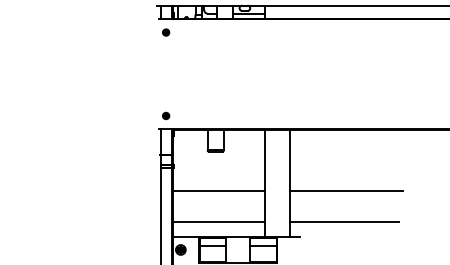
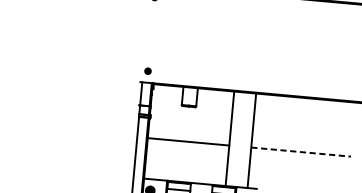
line: (346, 191) -> (301, 152), solid -> dashed
line: (218, 222) -> (185, 169), removed
line: (343, 222) -> (296, 179), removed

